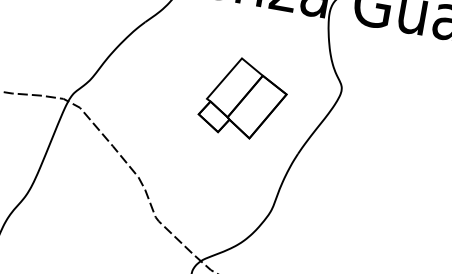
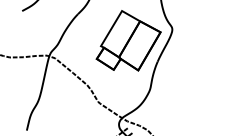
part: (243, 97) -> (128, 40), size x1.67

